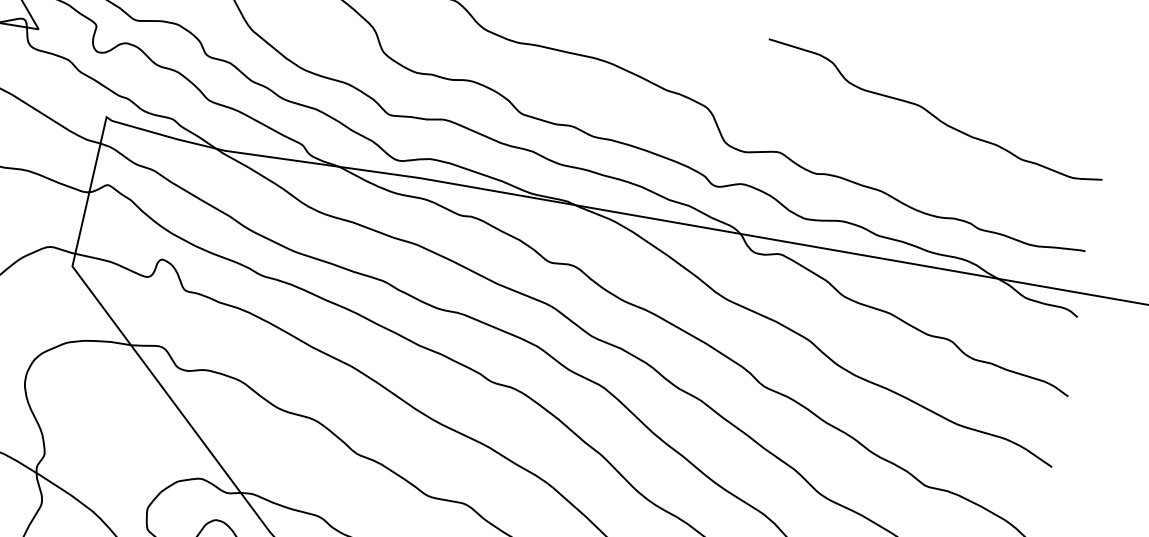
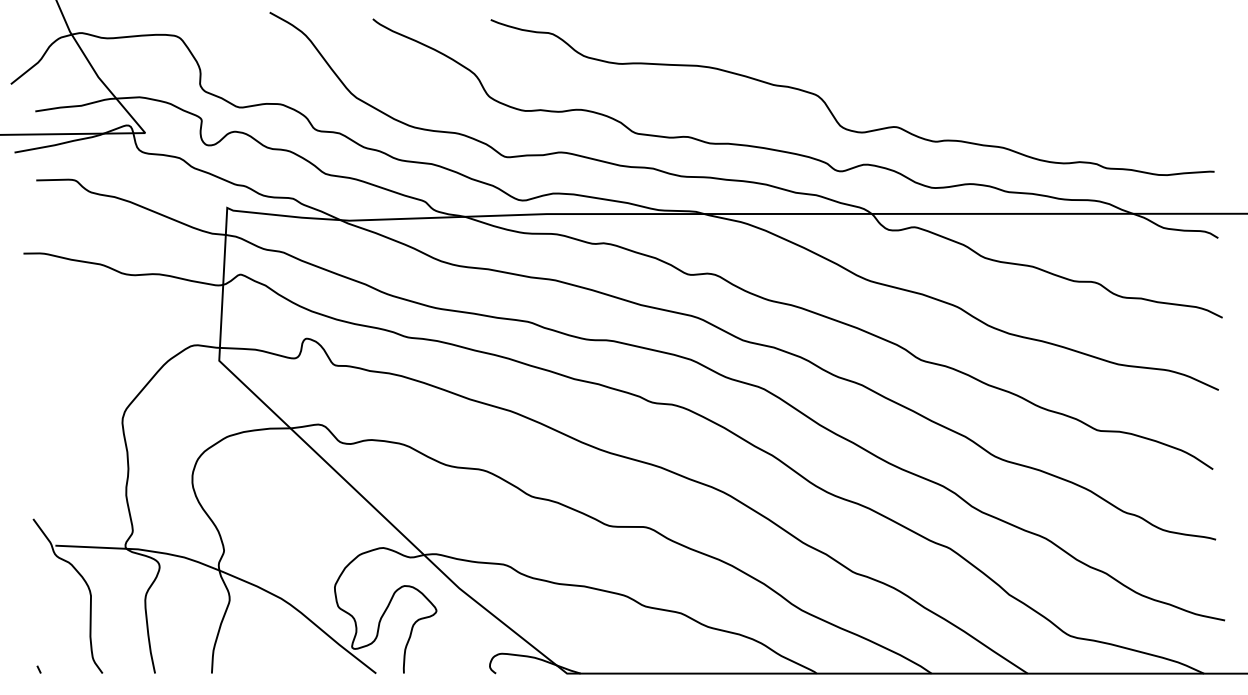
curve: (932, 113) -> (1040, 62), removed

